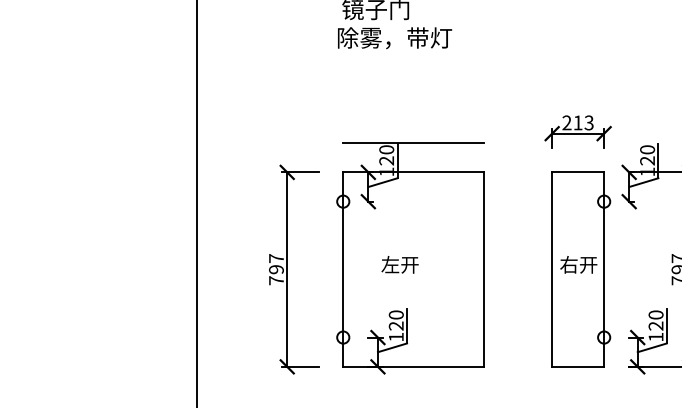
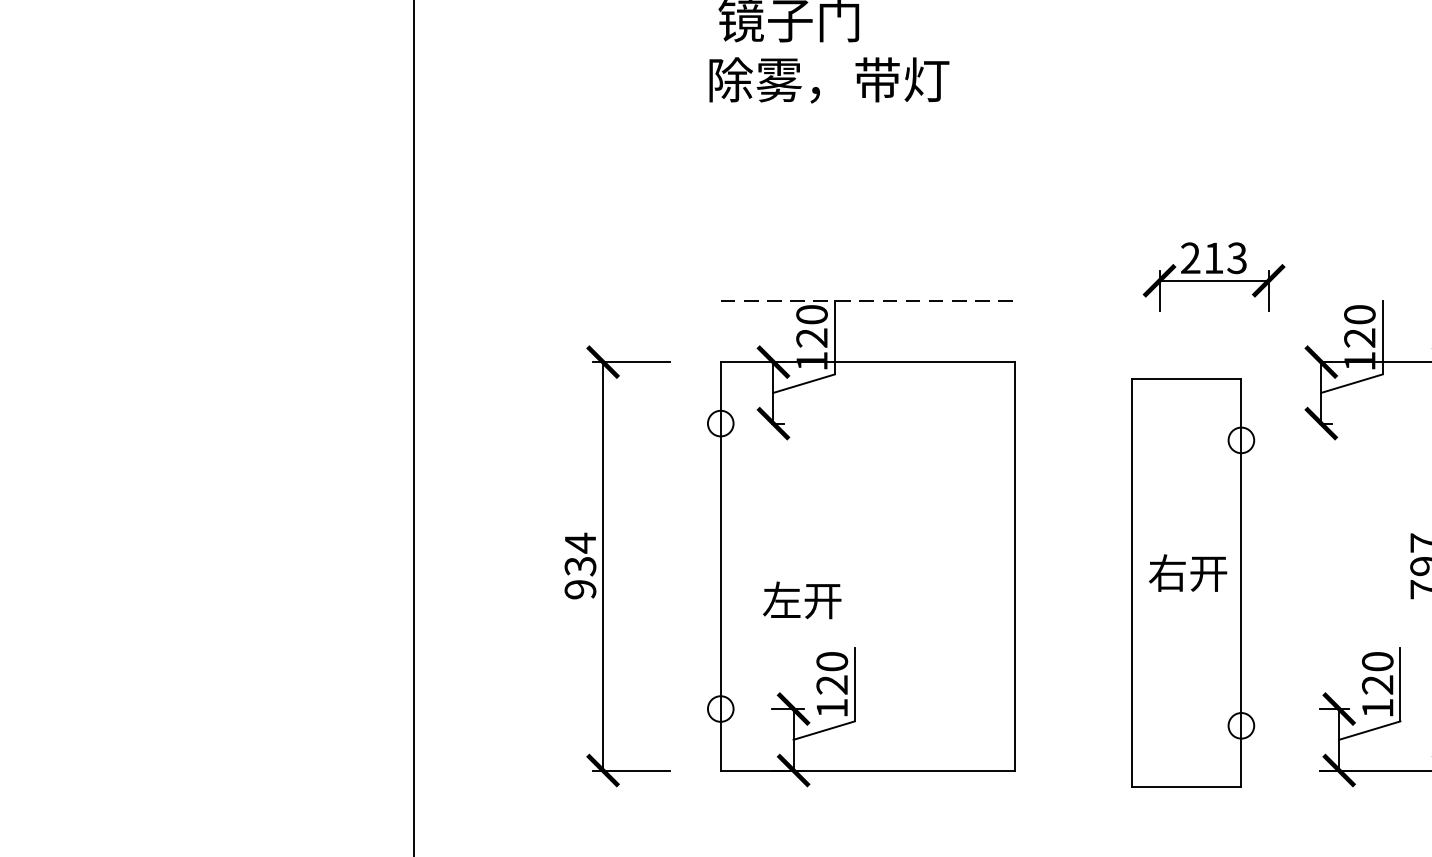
line: (413, 143) -> (868, 301), solid -> dashed
text: (399, 264) -> (801, 599), moved
text: (276, 269) -> (580, 566), 797 -> 934
part: (581, 269) -> (1193, 582), moved

